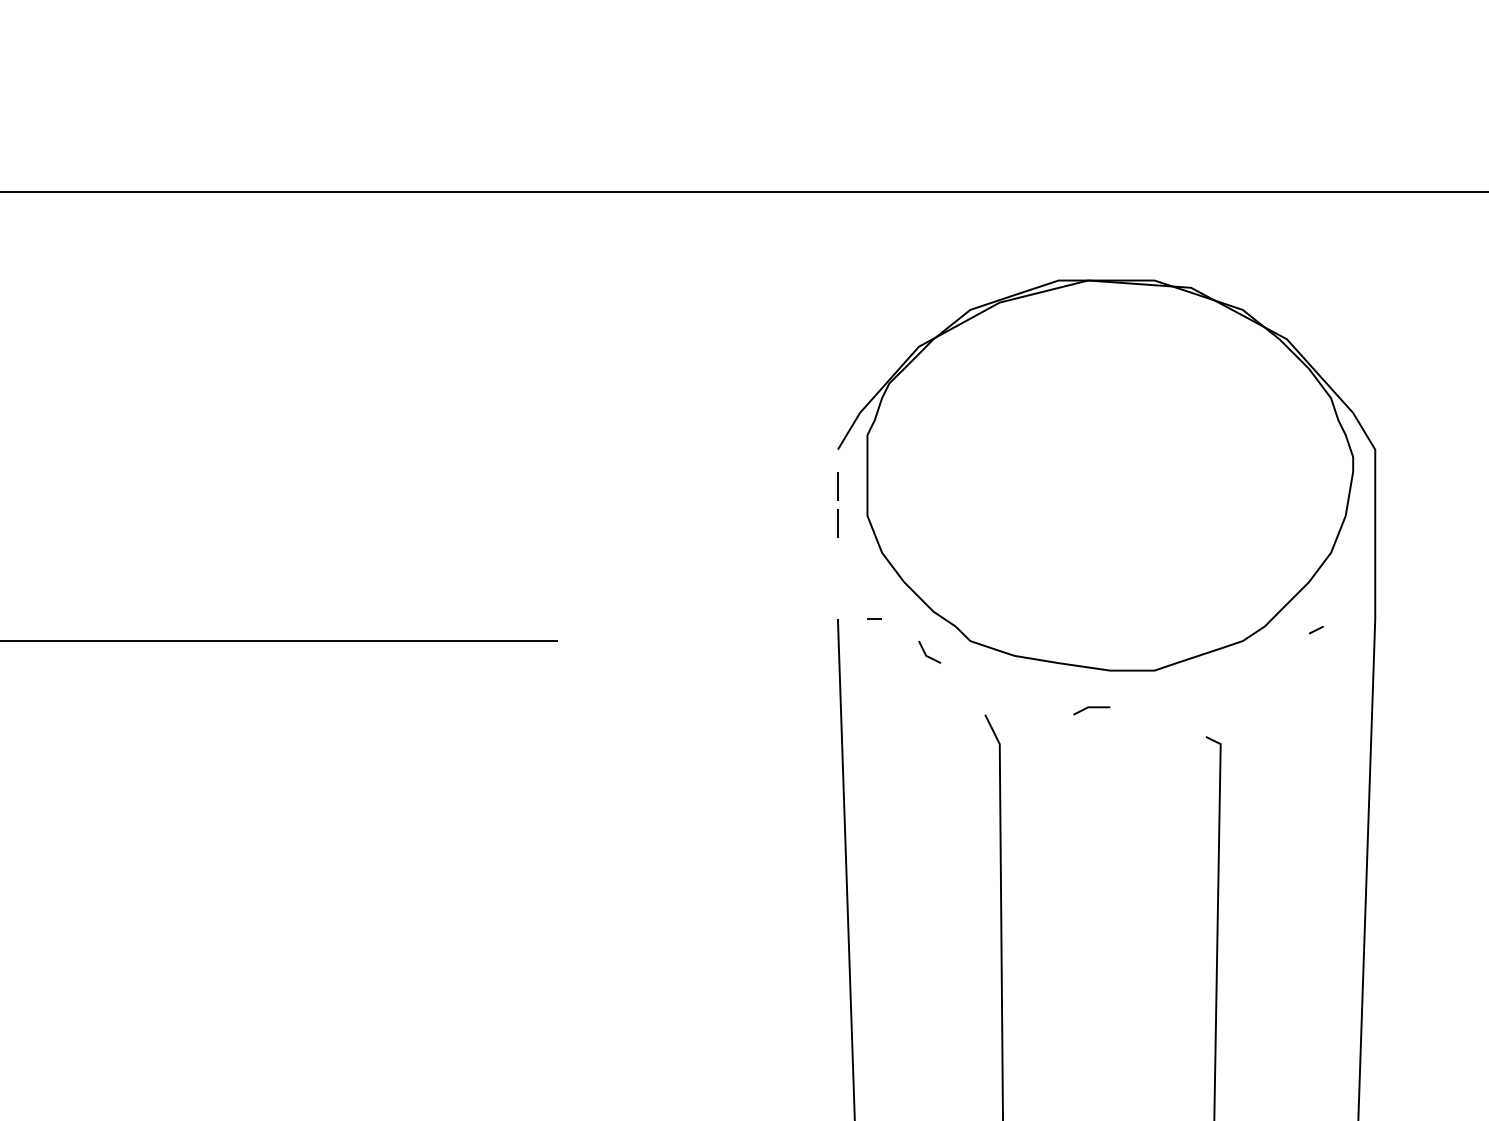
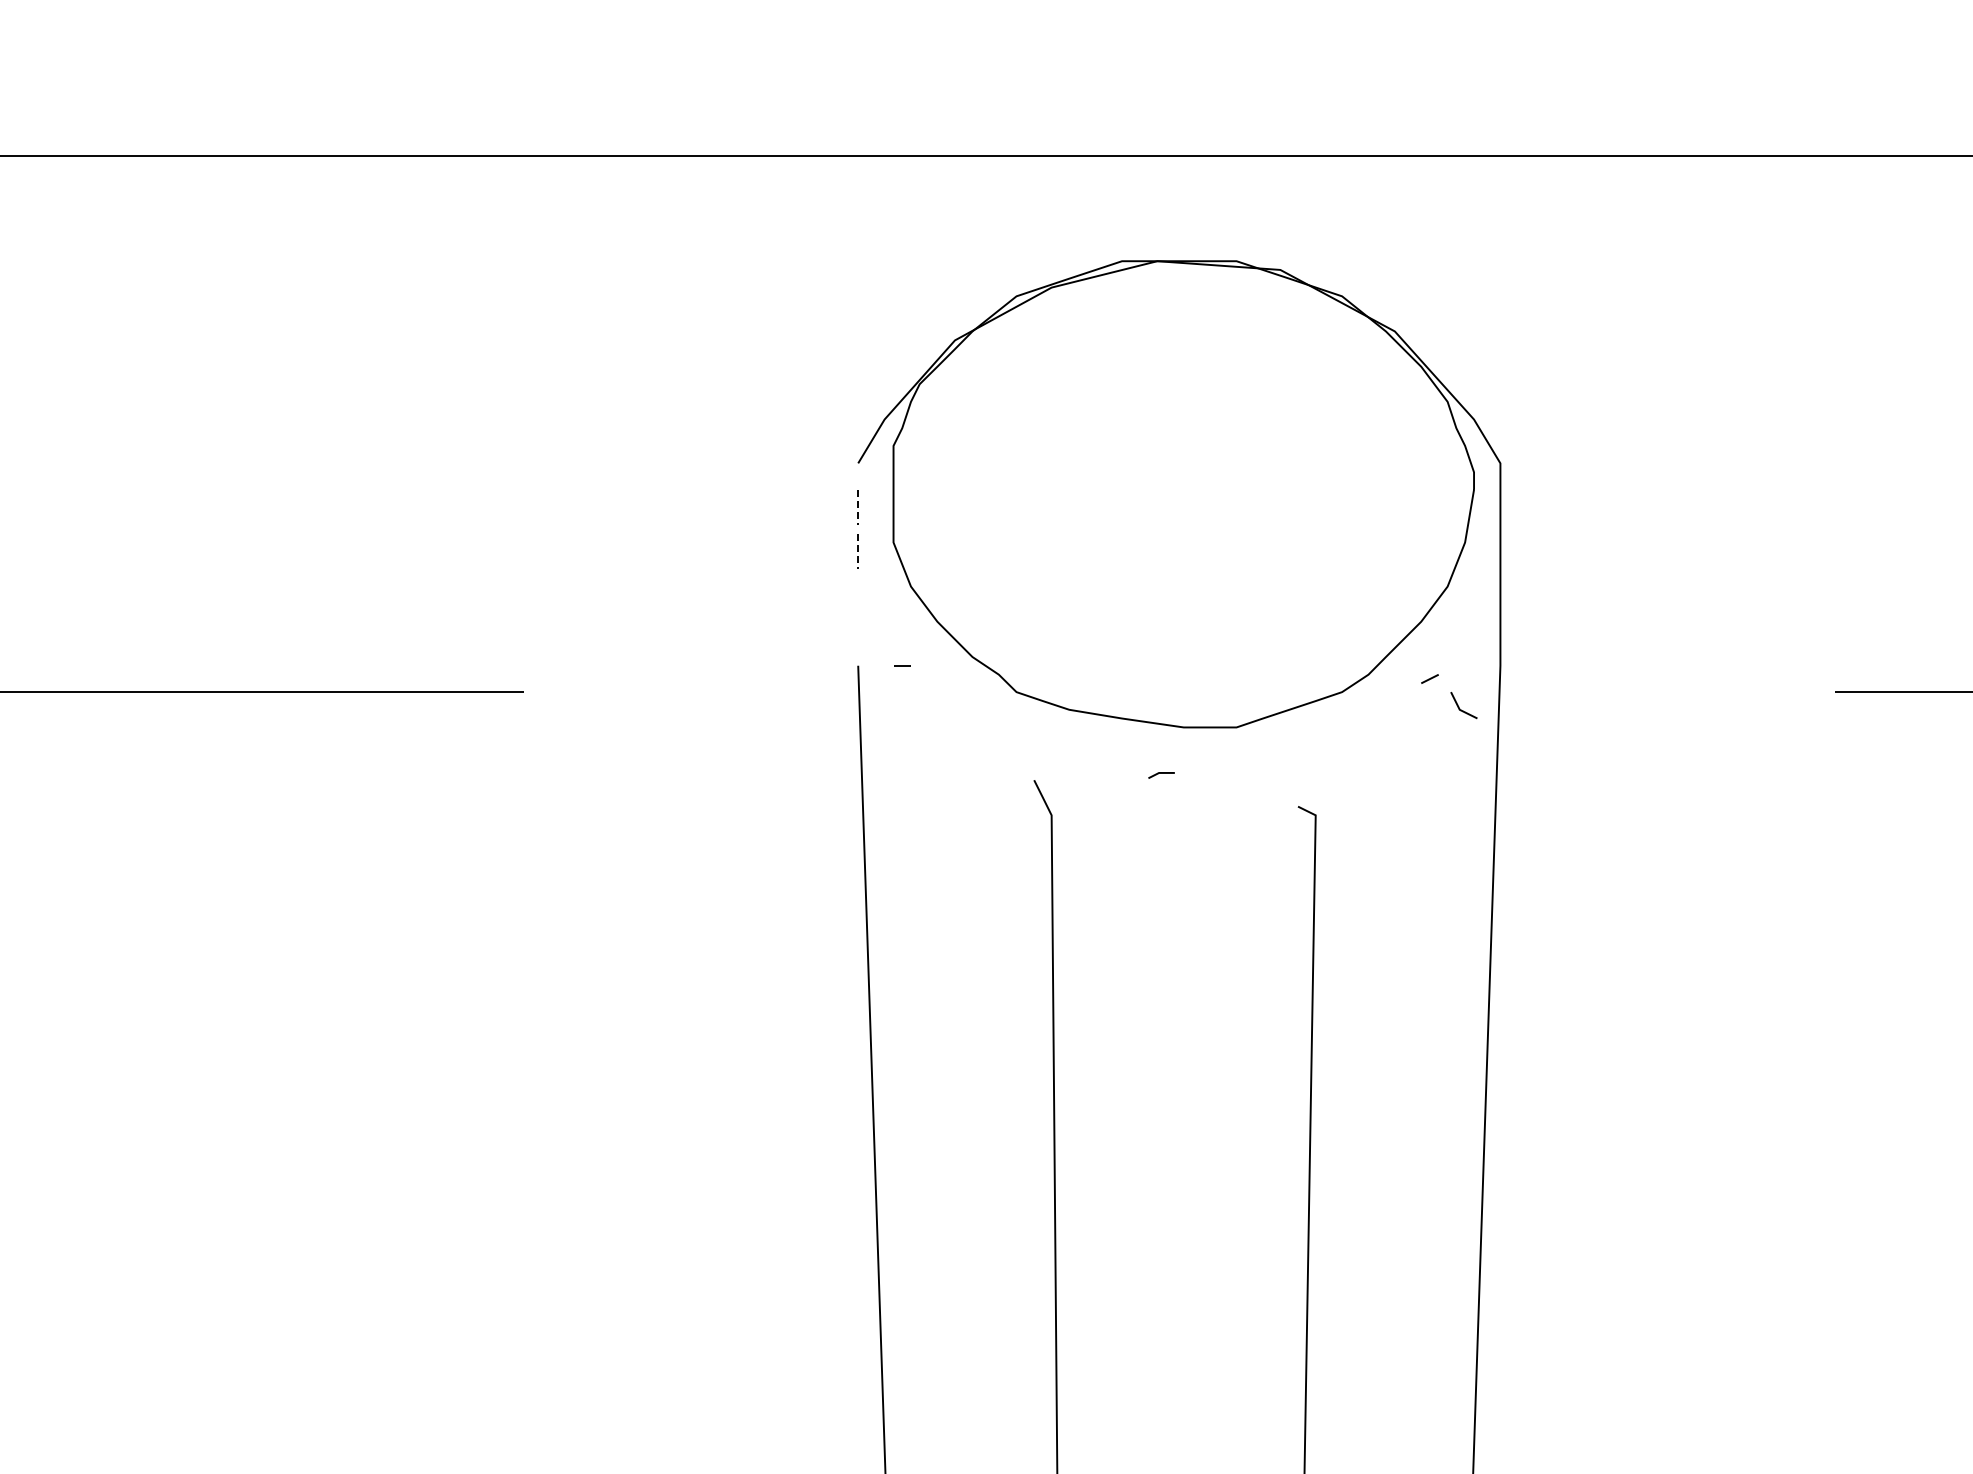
line: (838, 486) -> (858, 507), solid -> dashed
line: (838, 523) -> (858, 551), solid -> dashed
part: (929, 652) -> (1463, 705), moved
part: (1091, 710) -> (1161, 775), size x0.6

